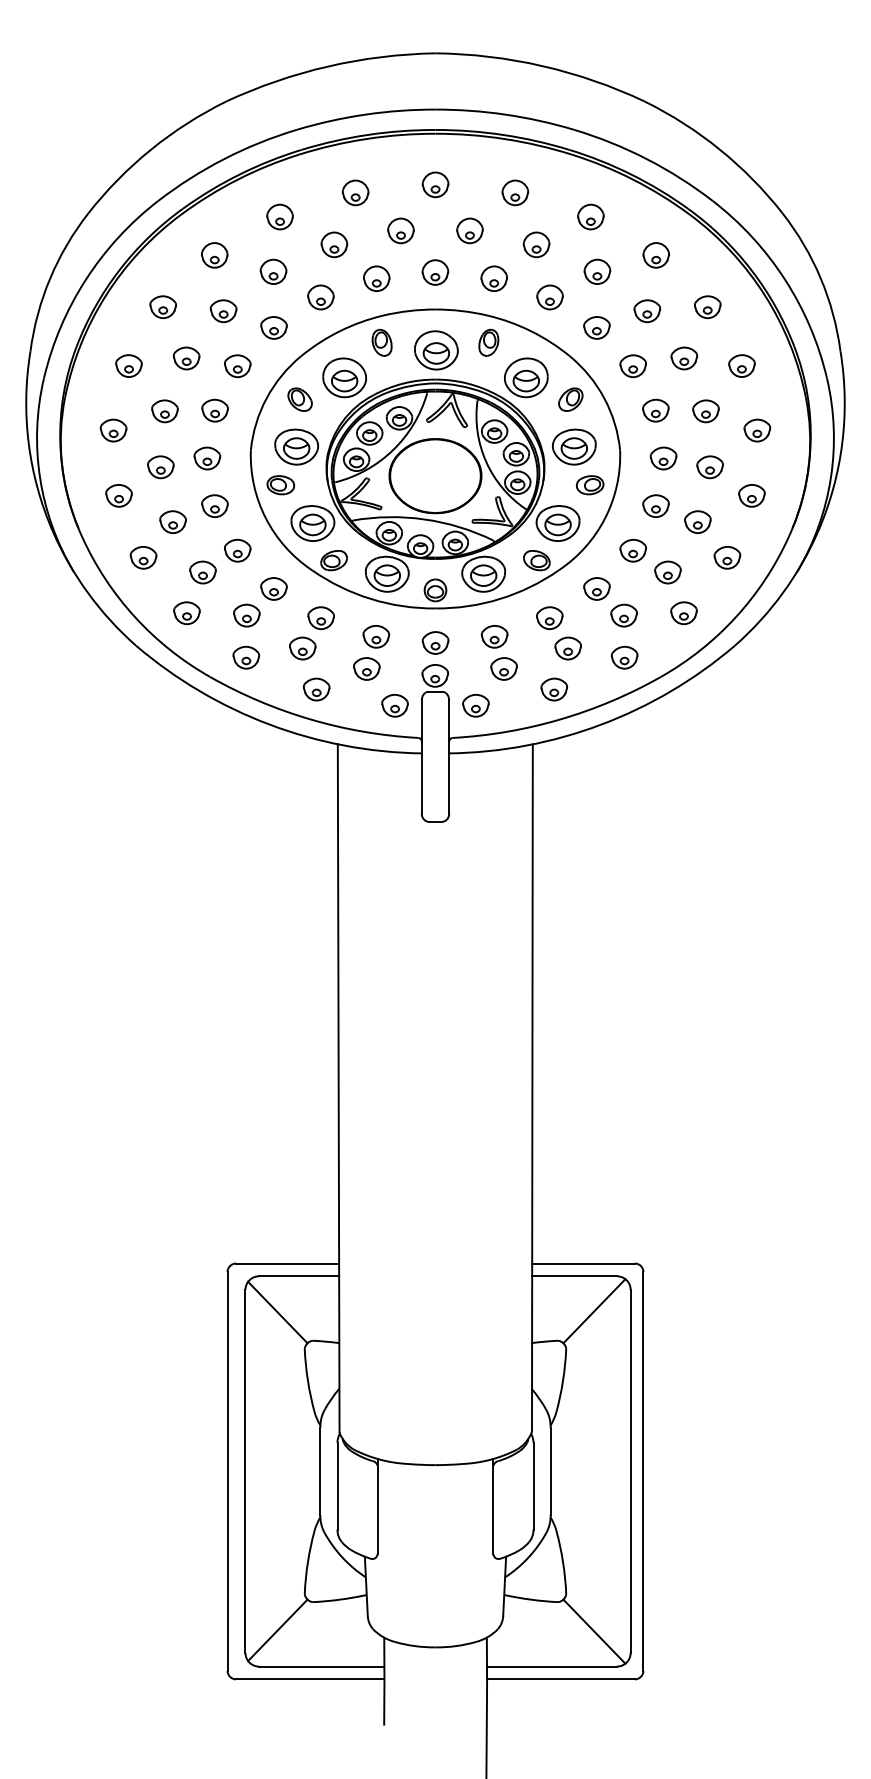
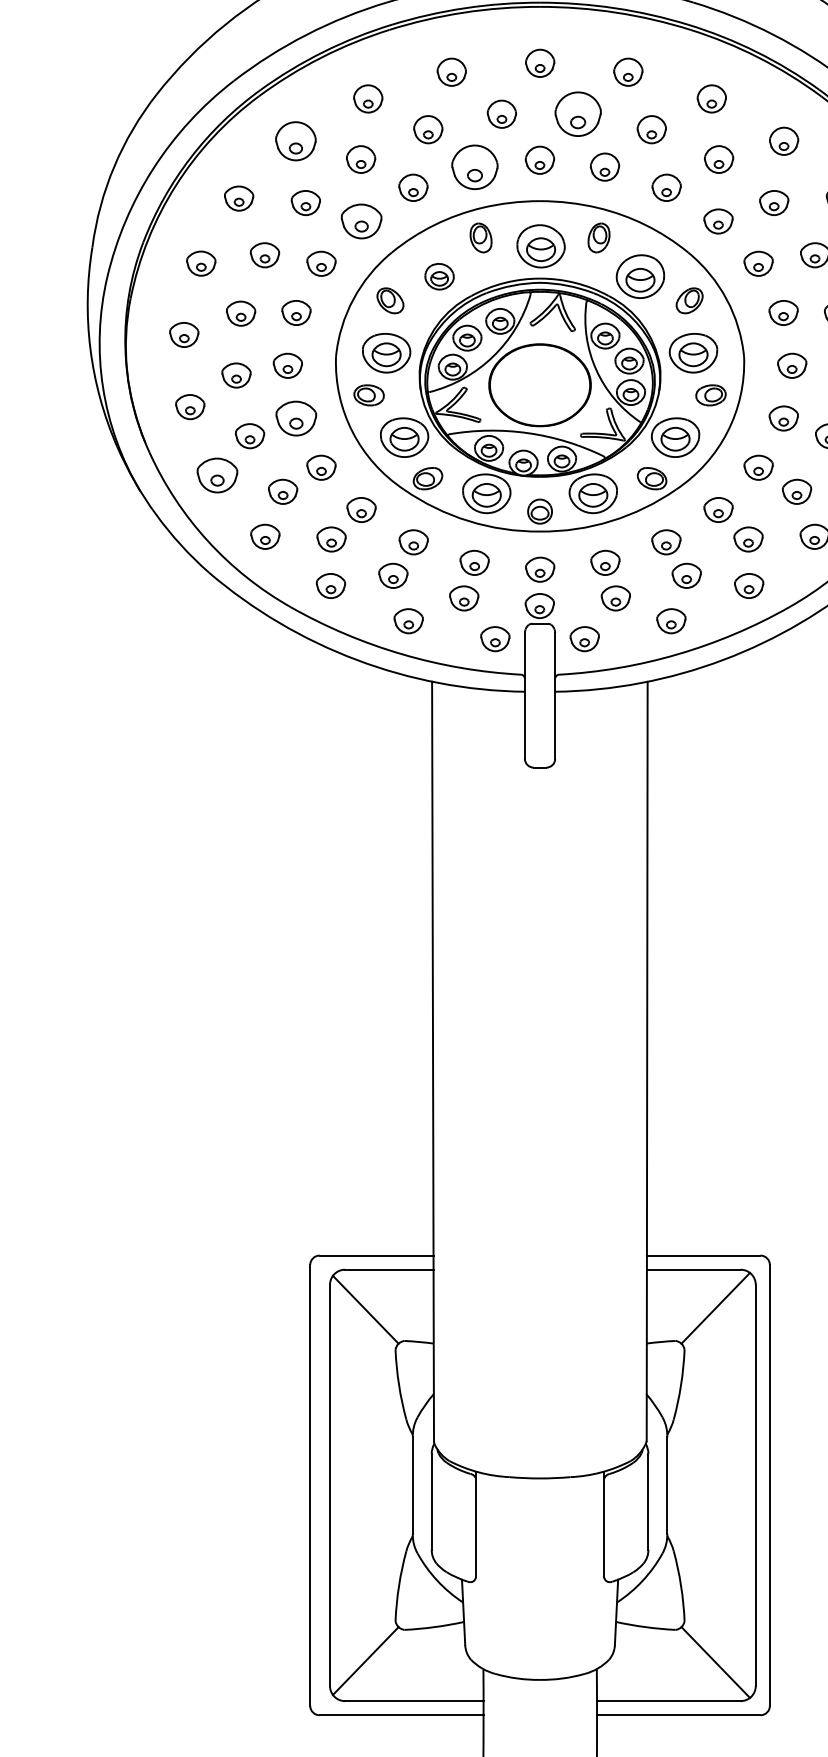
part: (469, 230) -> (577, 113), size x1.6
part: (214, 255) -> (295, 141), size x1.4
part: (376, 278) -> (474, 166), size x1.6
part: (273, 327) -> (361, 221), size x1.4
part: (344, 377) -> (439, 276), size x0.6
part: (214, 505) -> (295, 417), size x1.4
part: (143, 557) -> (217, 475), size x1.4

